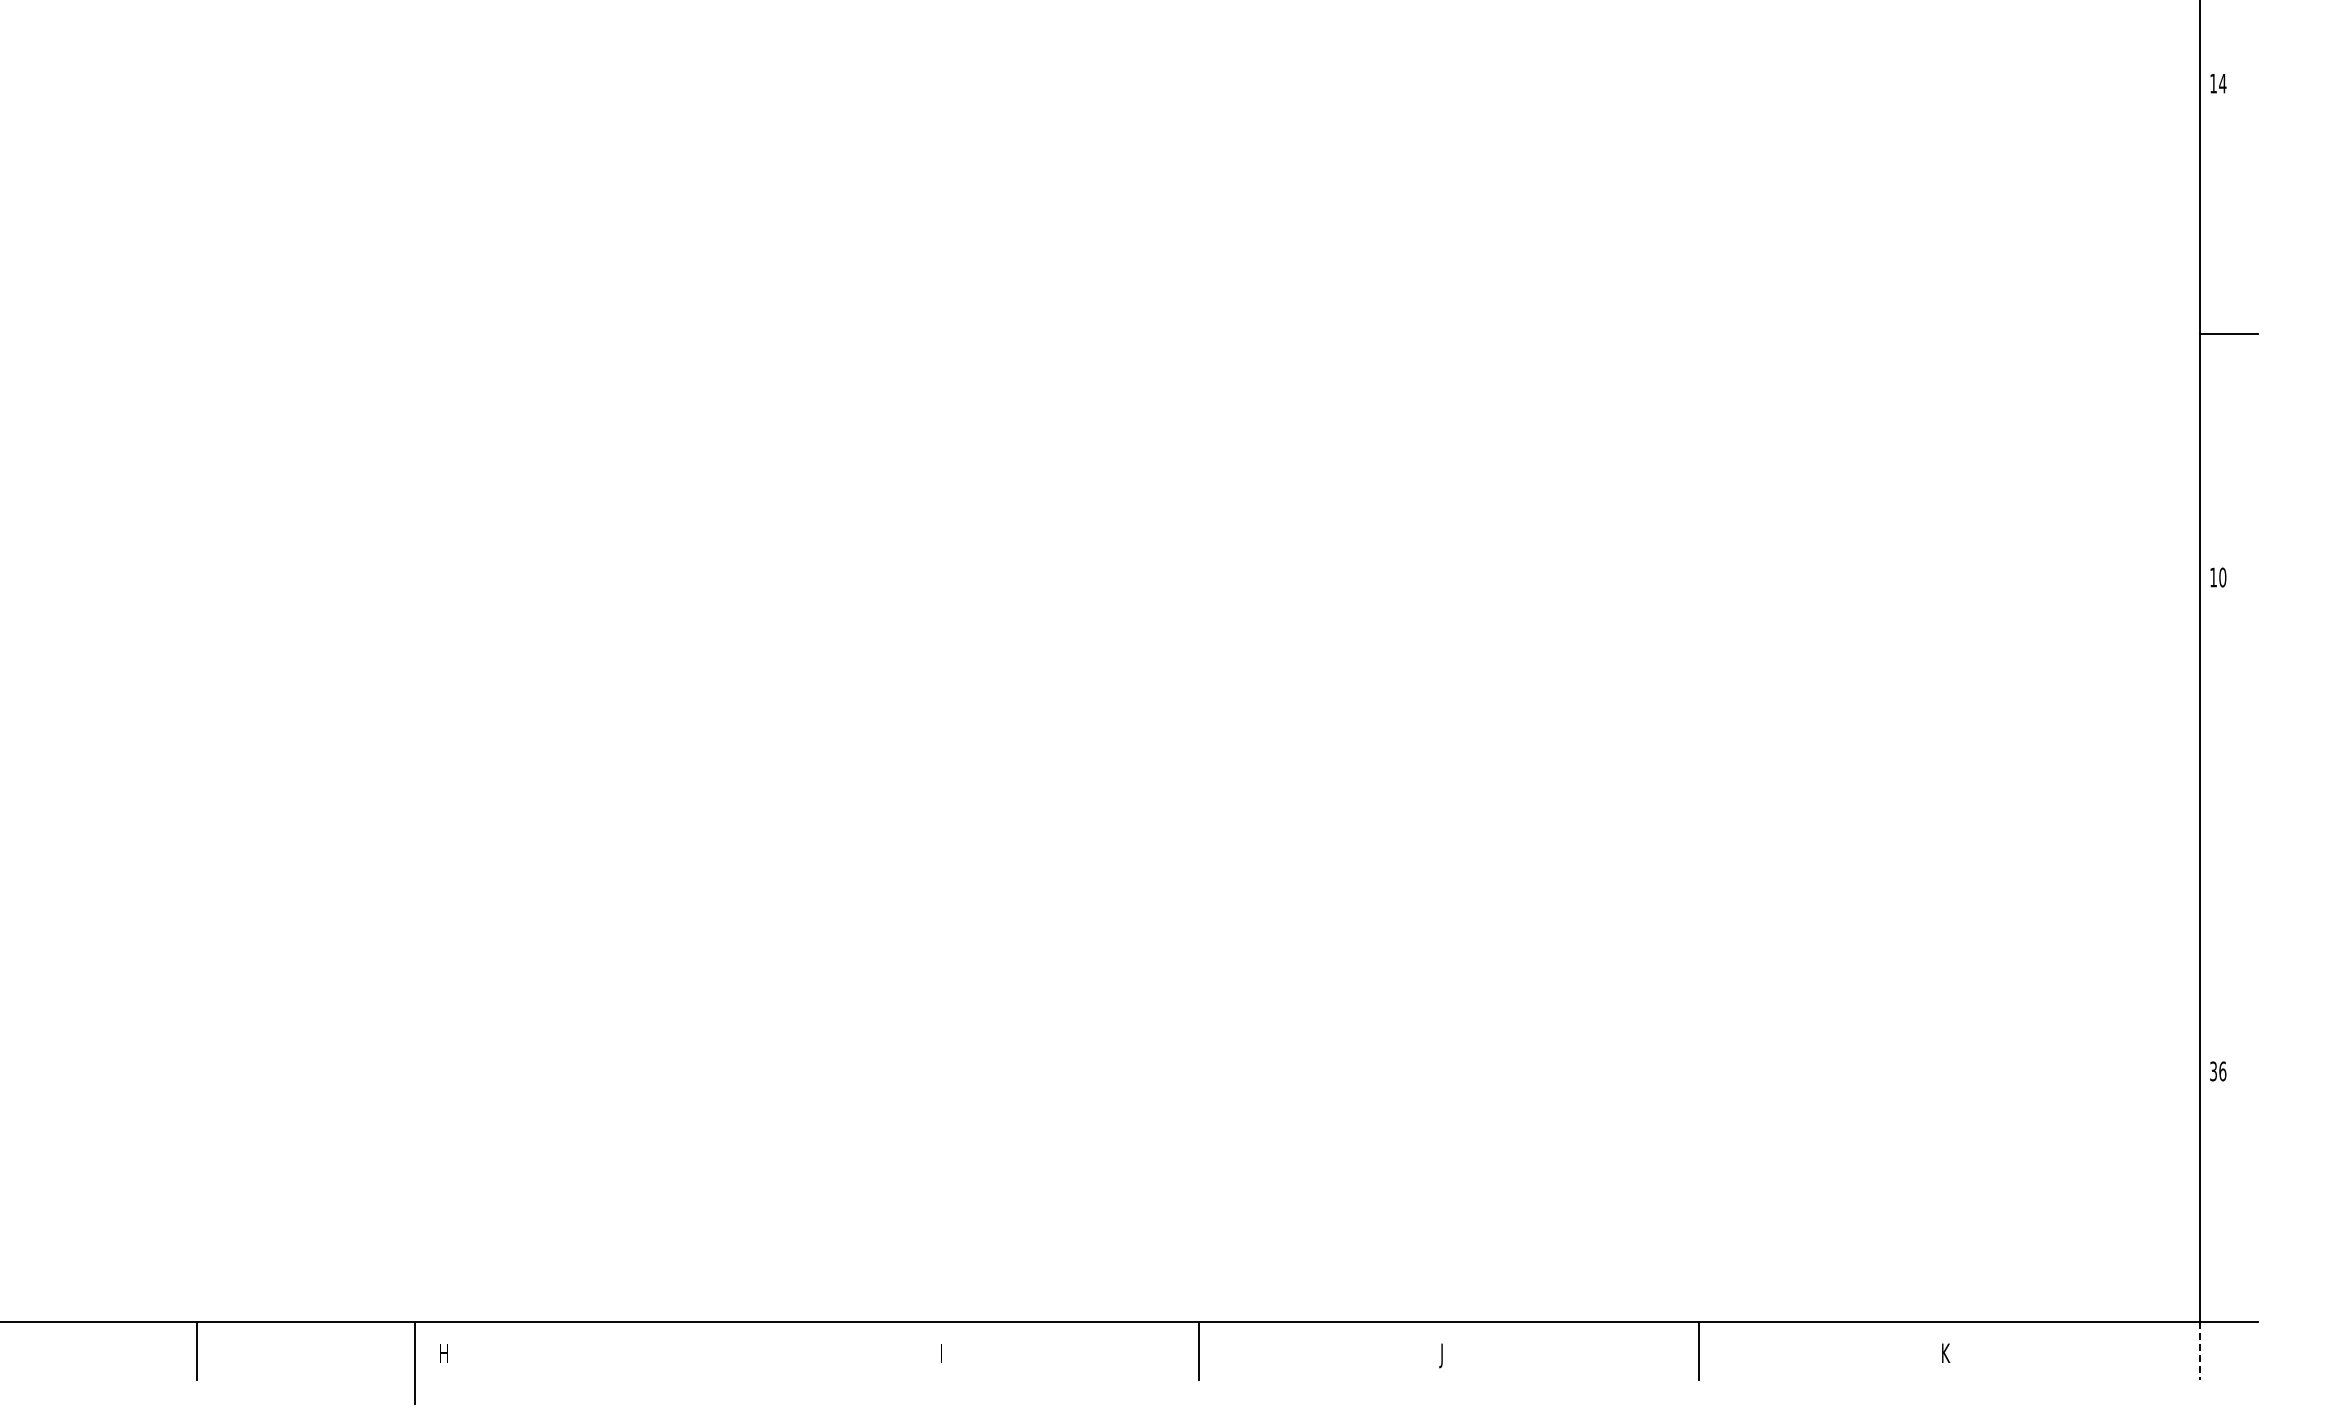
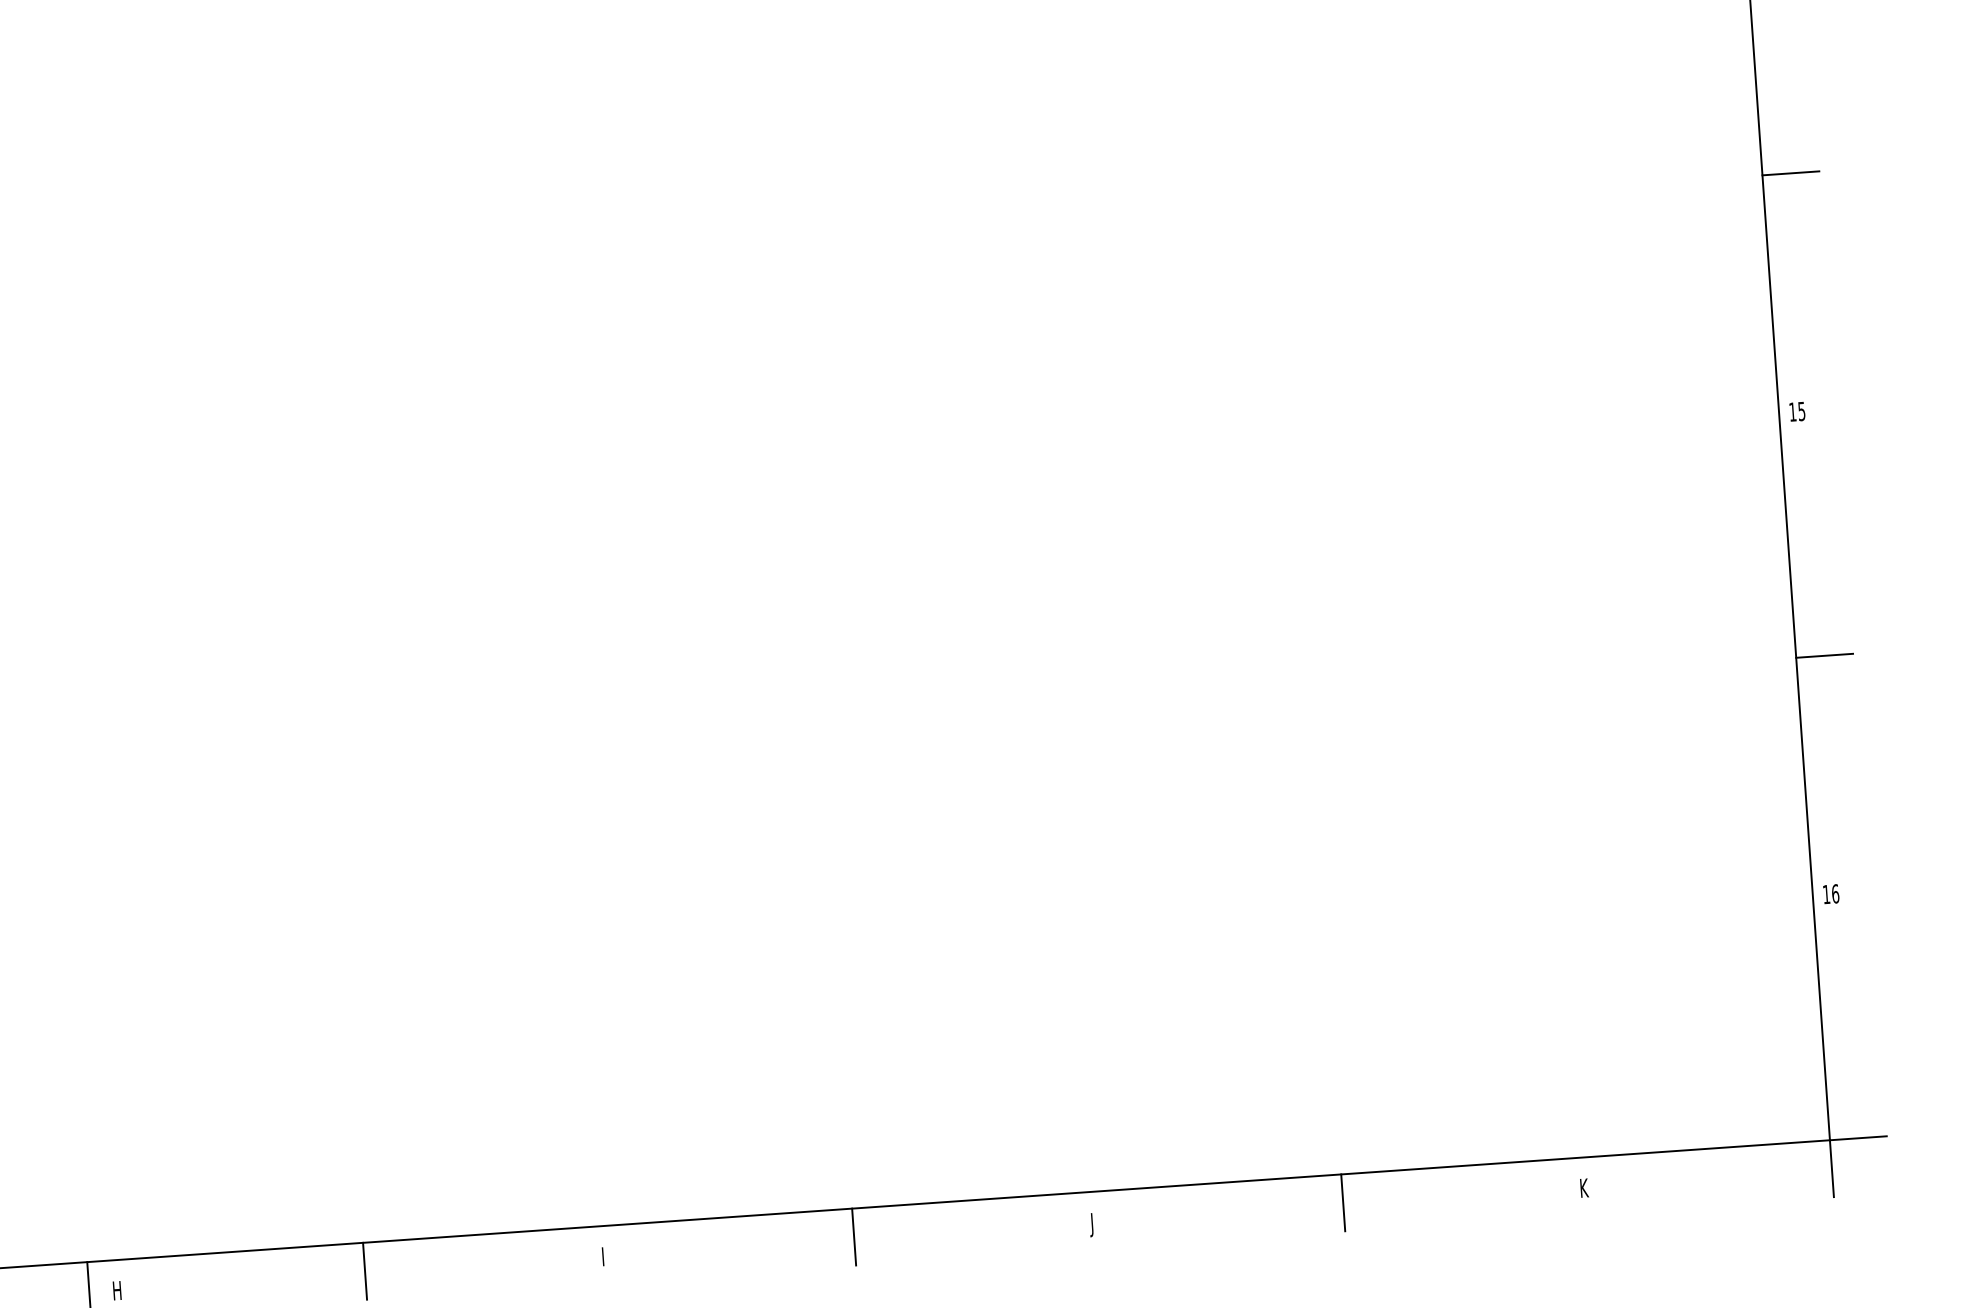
text: (2222, 577) -> (1801, 411), 10 -> 15
line: (2228, 828) -> (1824, 656), added
text: (2213, 1071) -> (1826, 894), 36 -> 16
line: (697, 1350) -> (364, 1270), added
line: (2199, 1351) -> (1831, 1169), dashed -> solid

